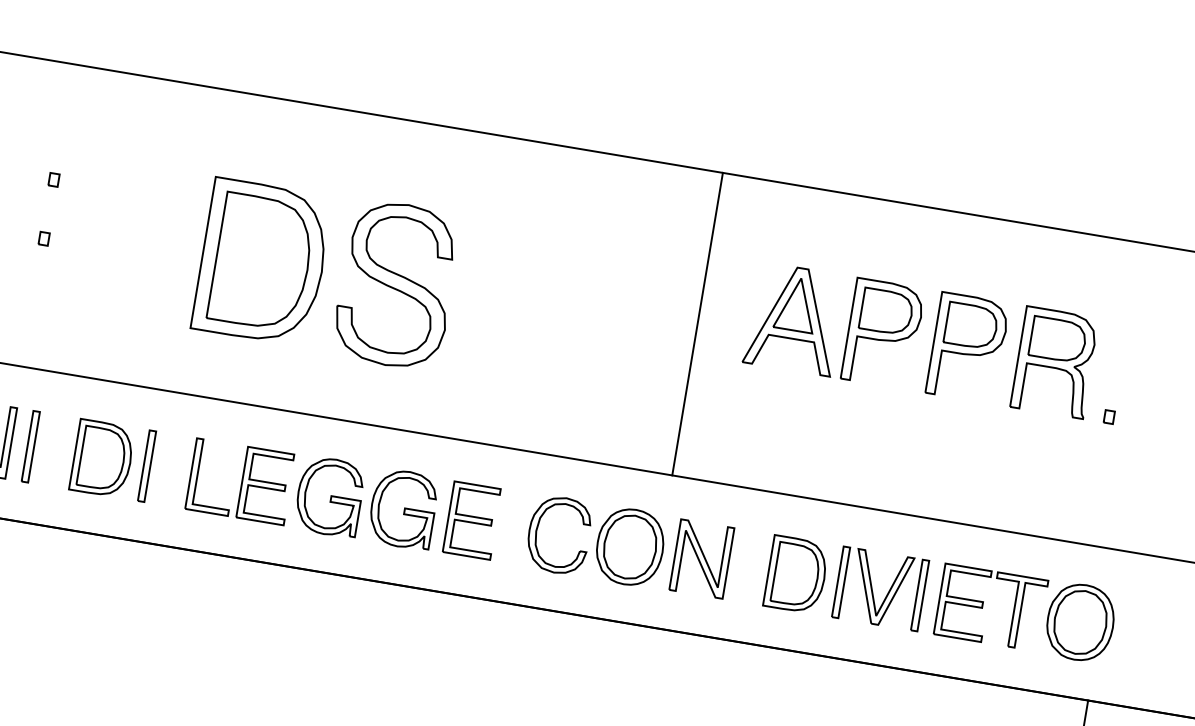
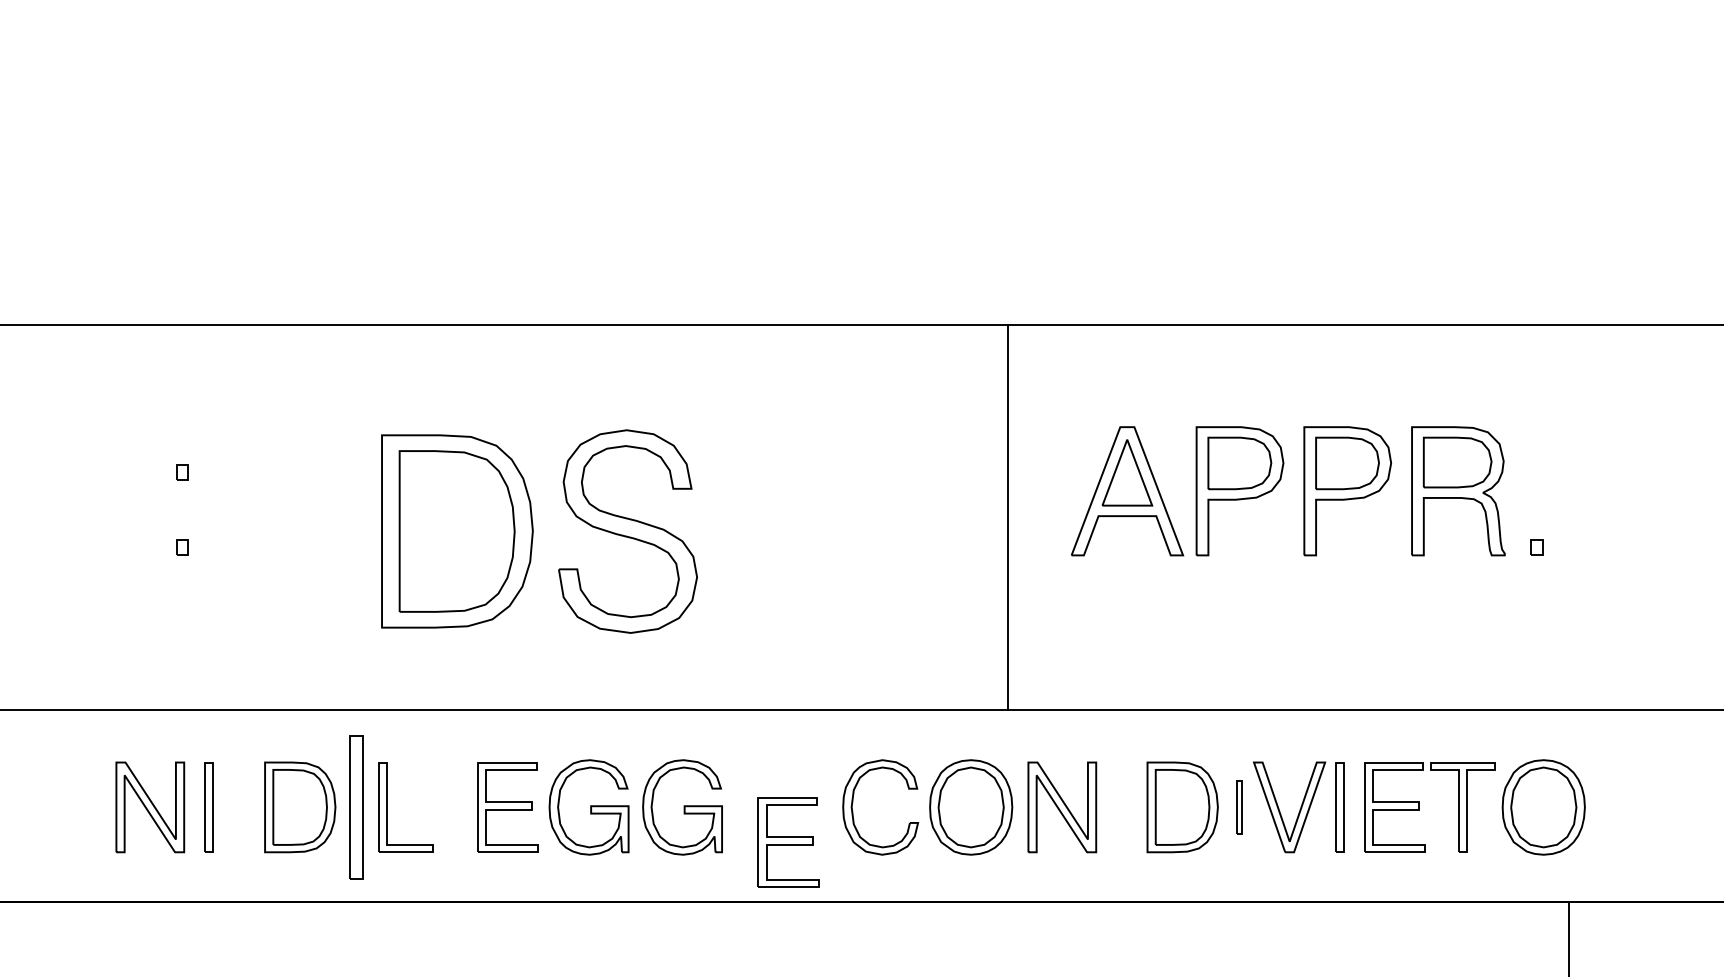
part: (146, 466) -> (356, 807), size x1.6
part: (197, 474) -> (387, 807), moved
part: (472, 520) -> (788, 842), moved
part: (840, 582) -> (1238, 807), size x0.6

